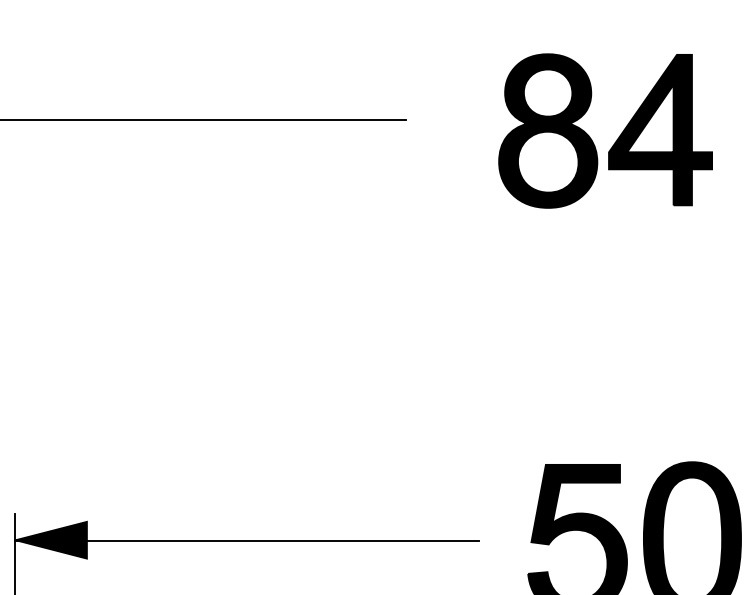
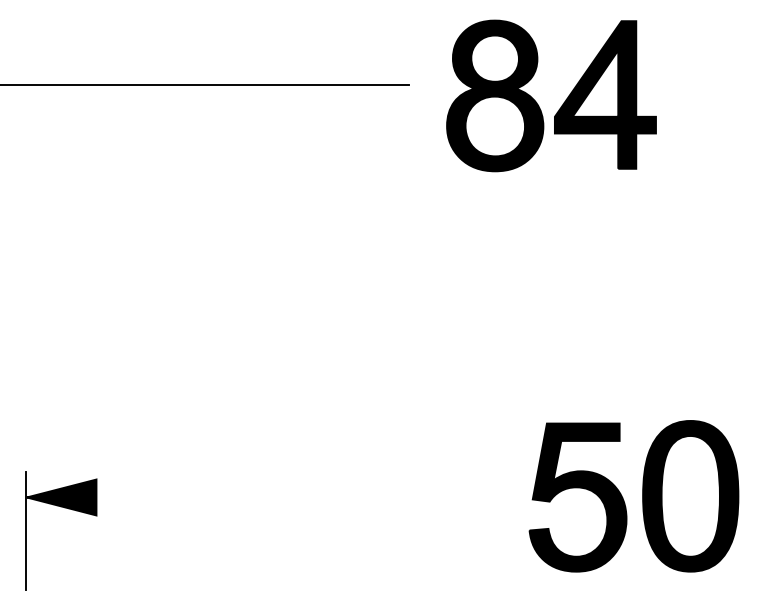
part: (617, 137) -> (563, 102), moved
line: (246, 540) -> (253, 497), removed

